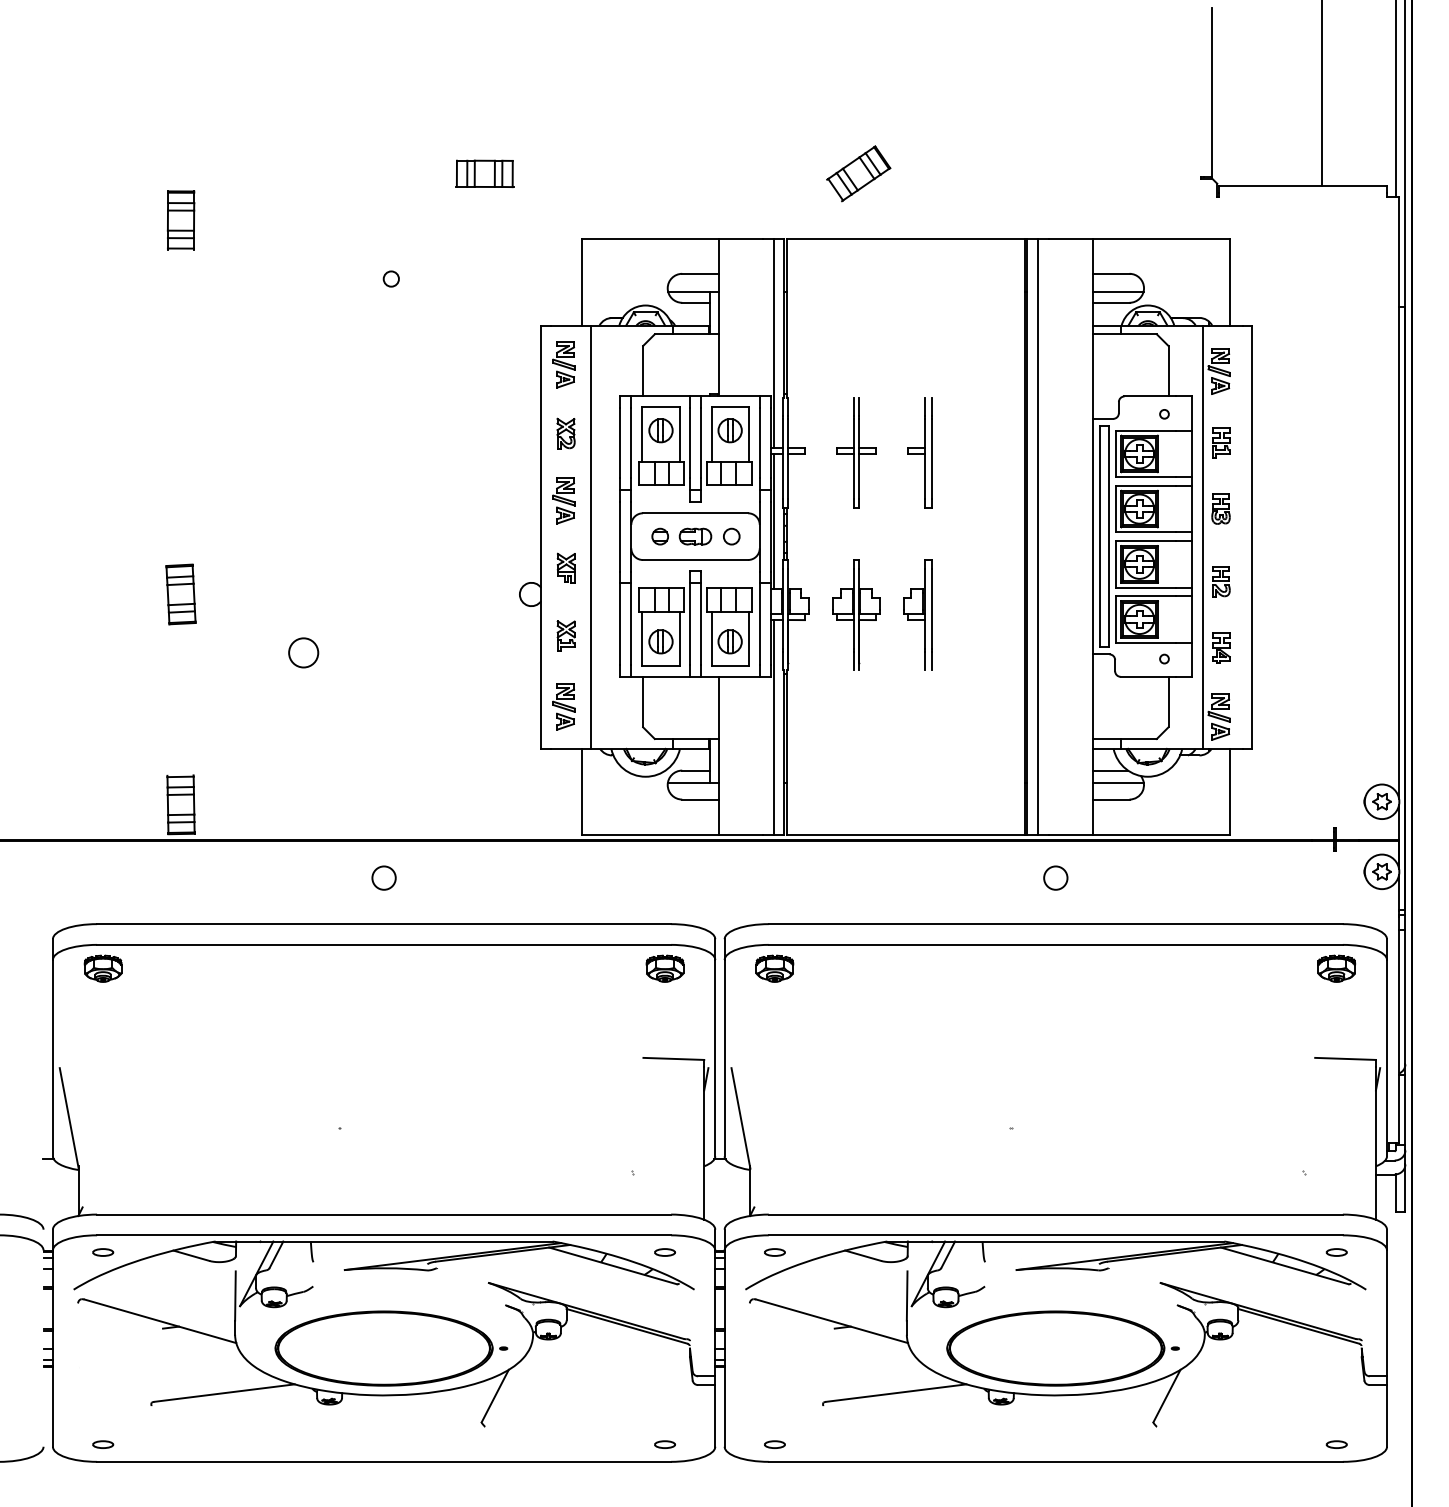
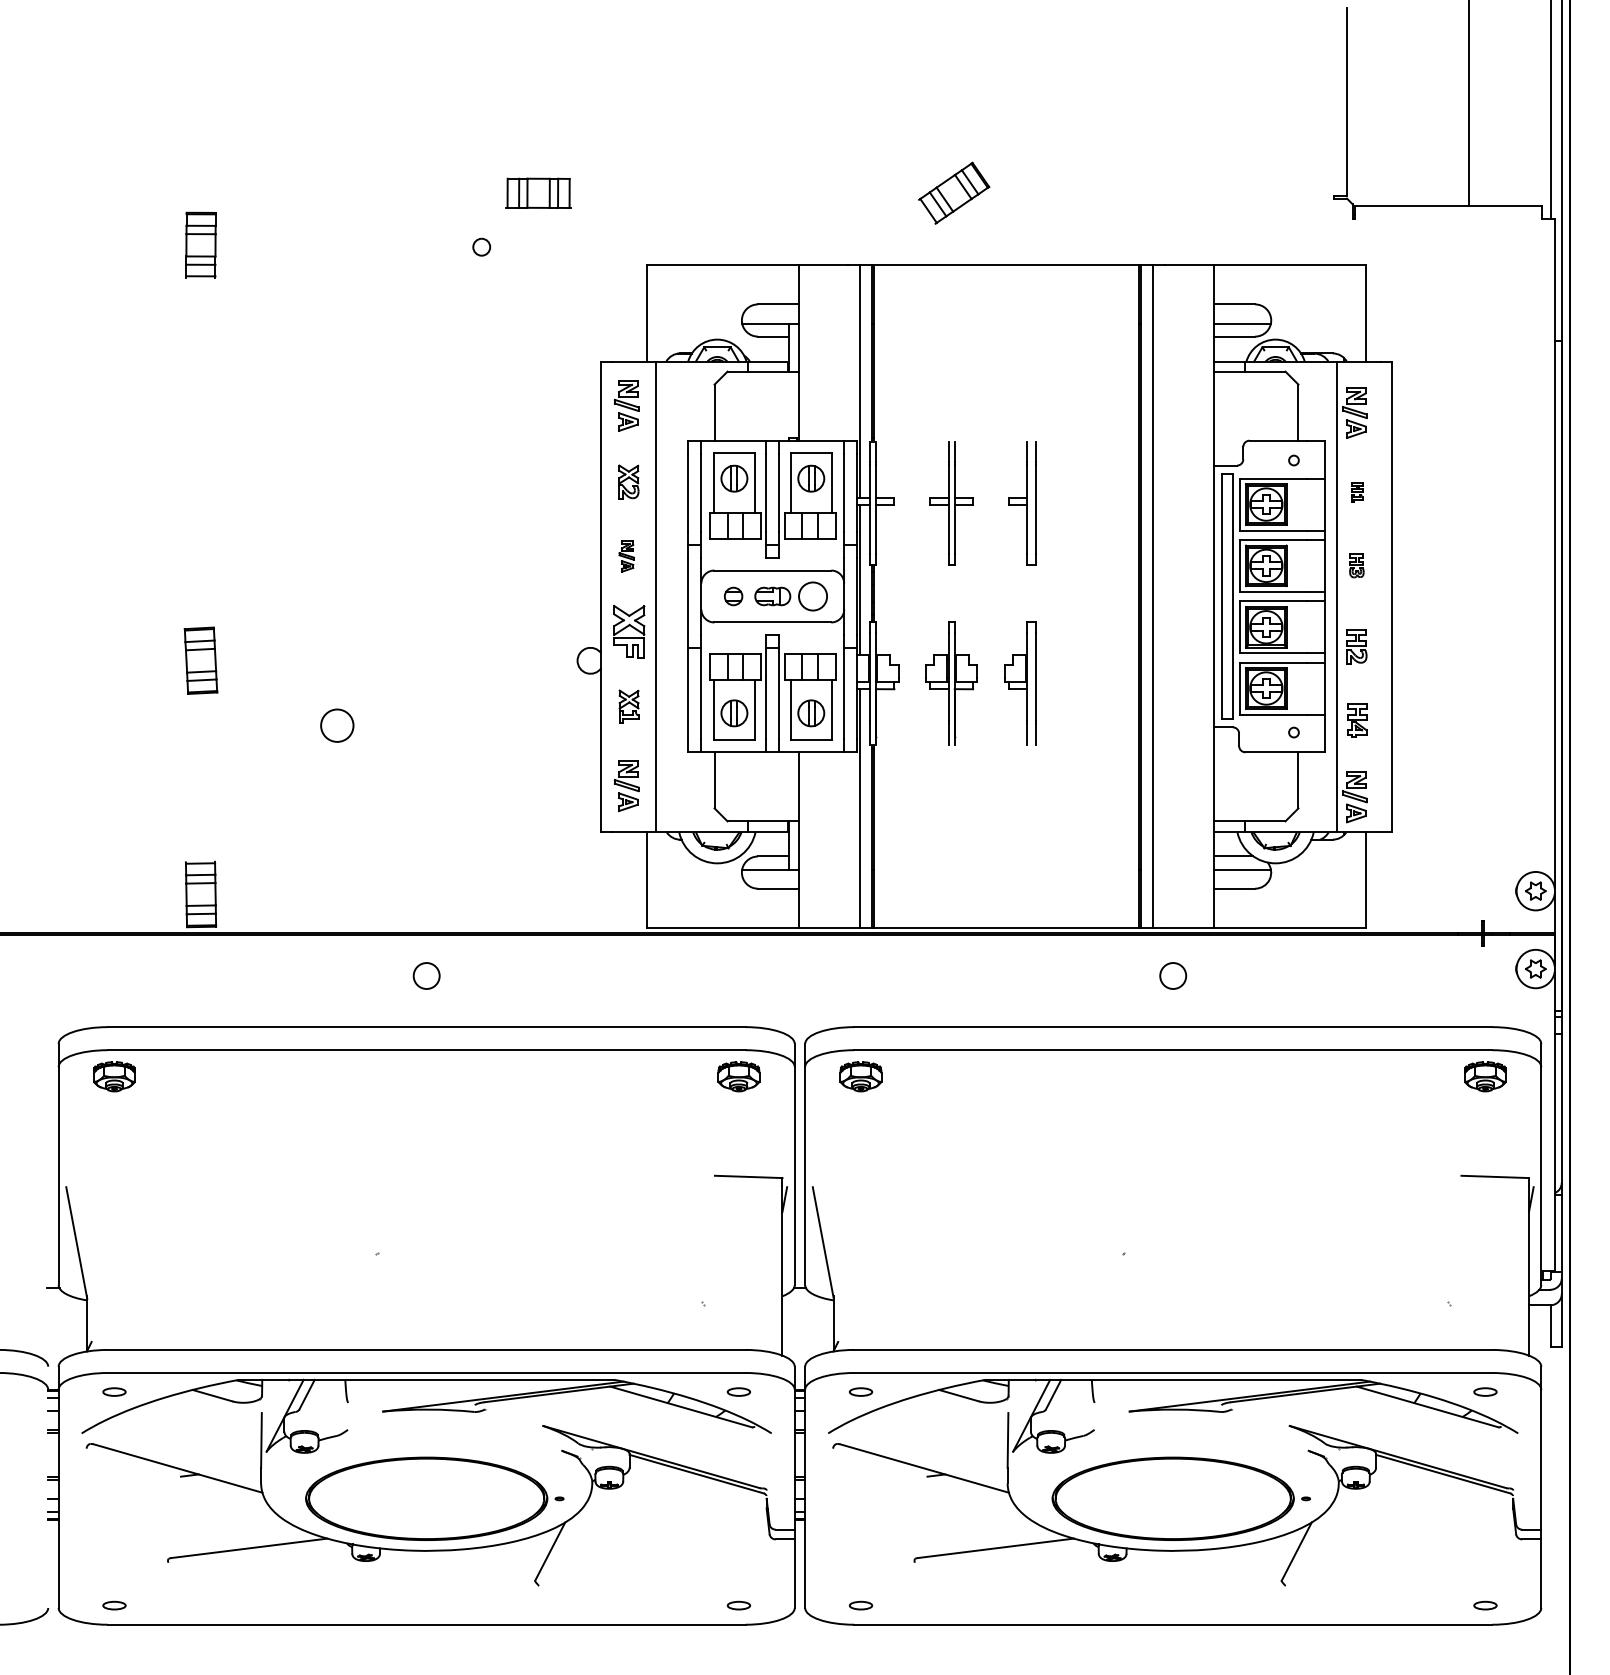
circle: (391, 278) -> (481, 246), moved
part: (1221, 443) -> (1357, 492), size x0.6
part: (563, 500) -> (626, 556), size x0.6
part: (1220, 508) -> (1356, 565), size x0.7
circle: (731, 536) -> (812, 596), size x1.6
part: (565, 568) -> (628, 631), size x1.6

